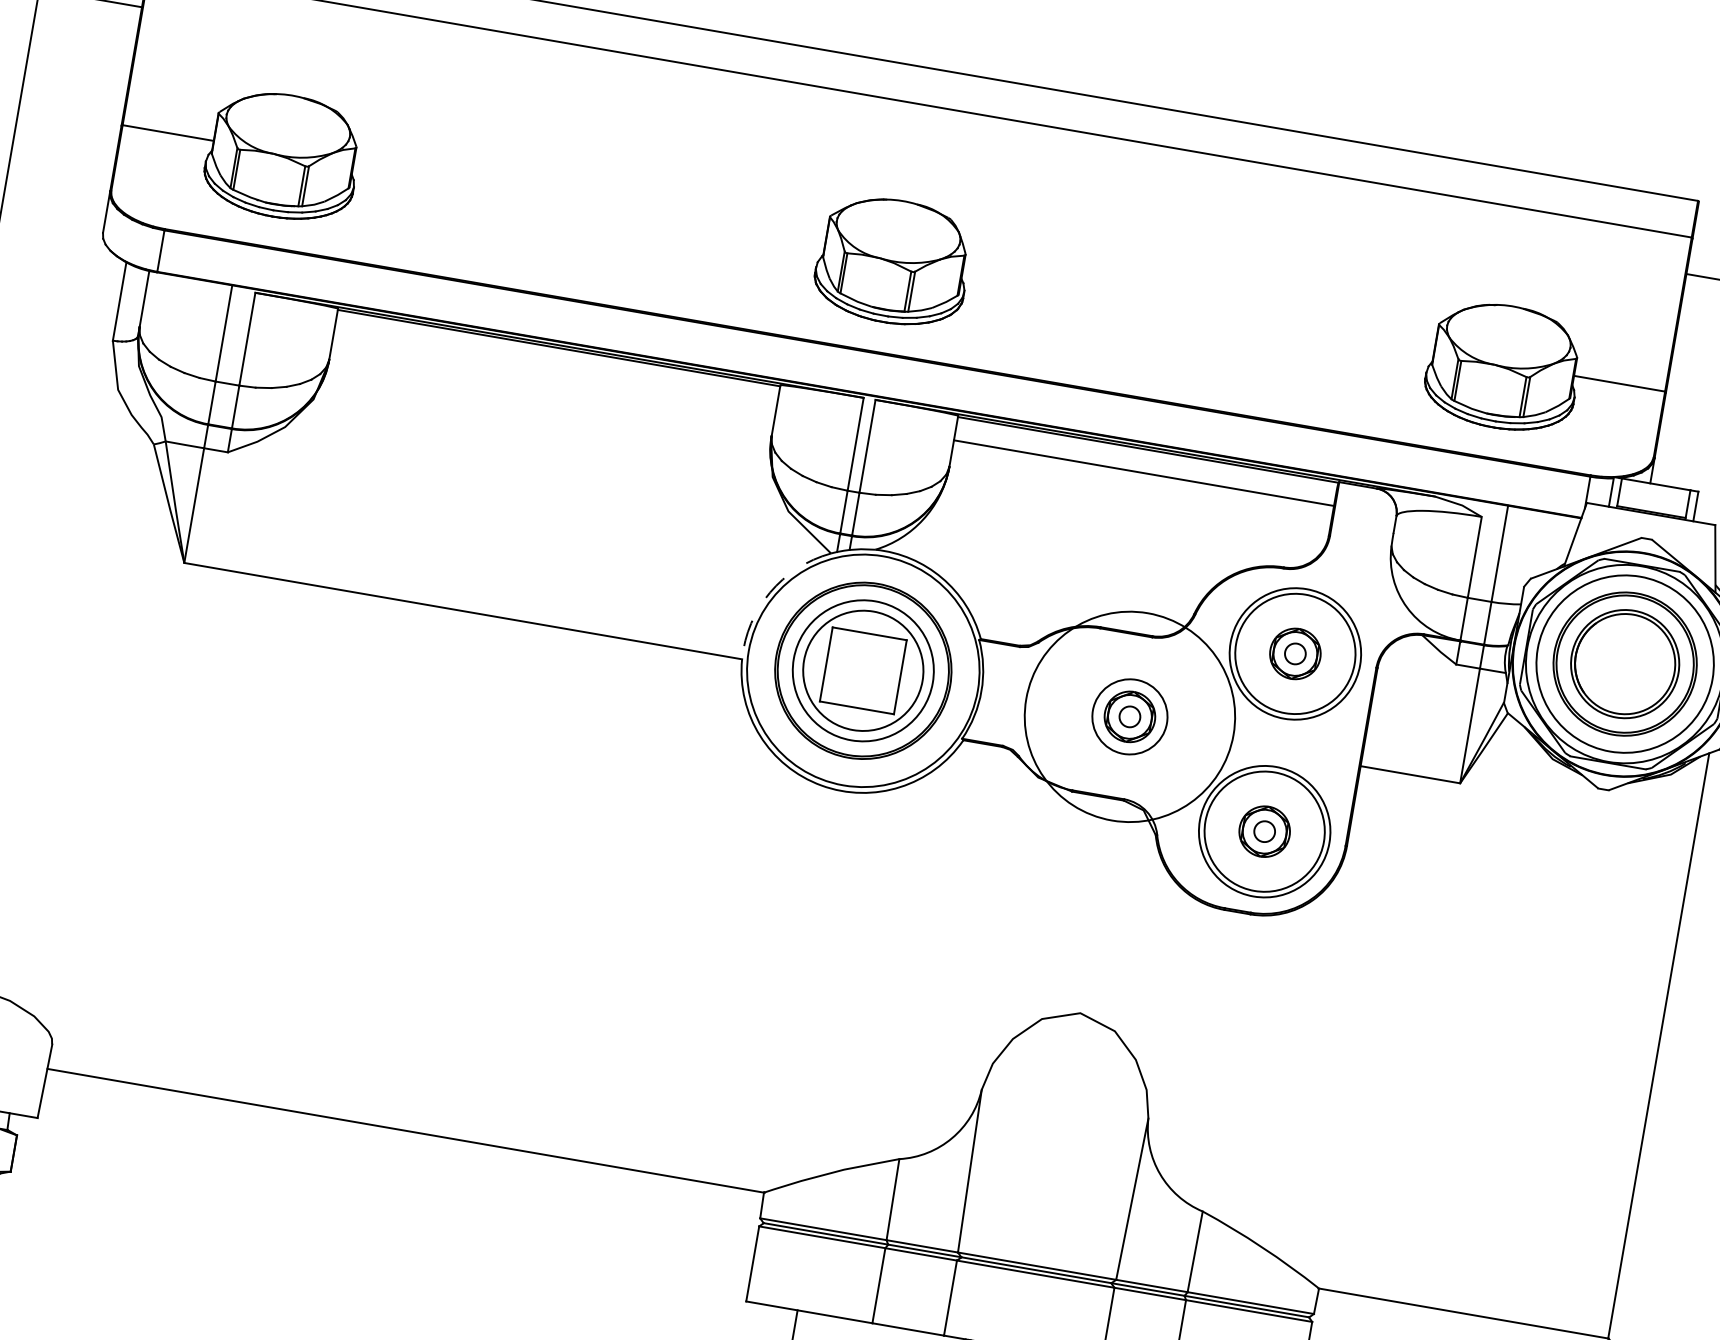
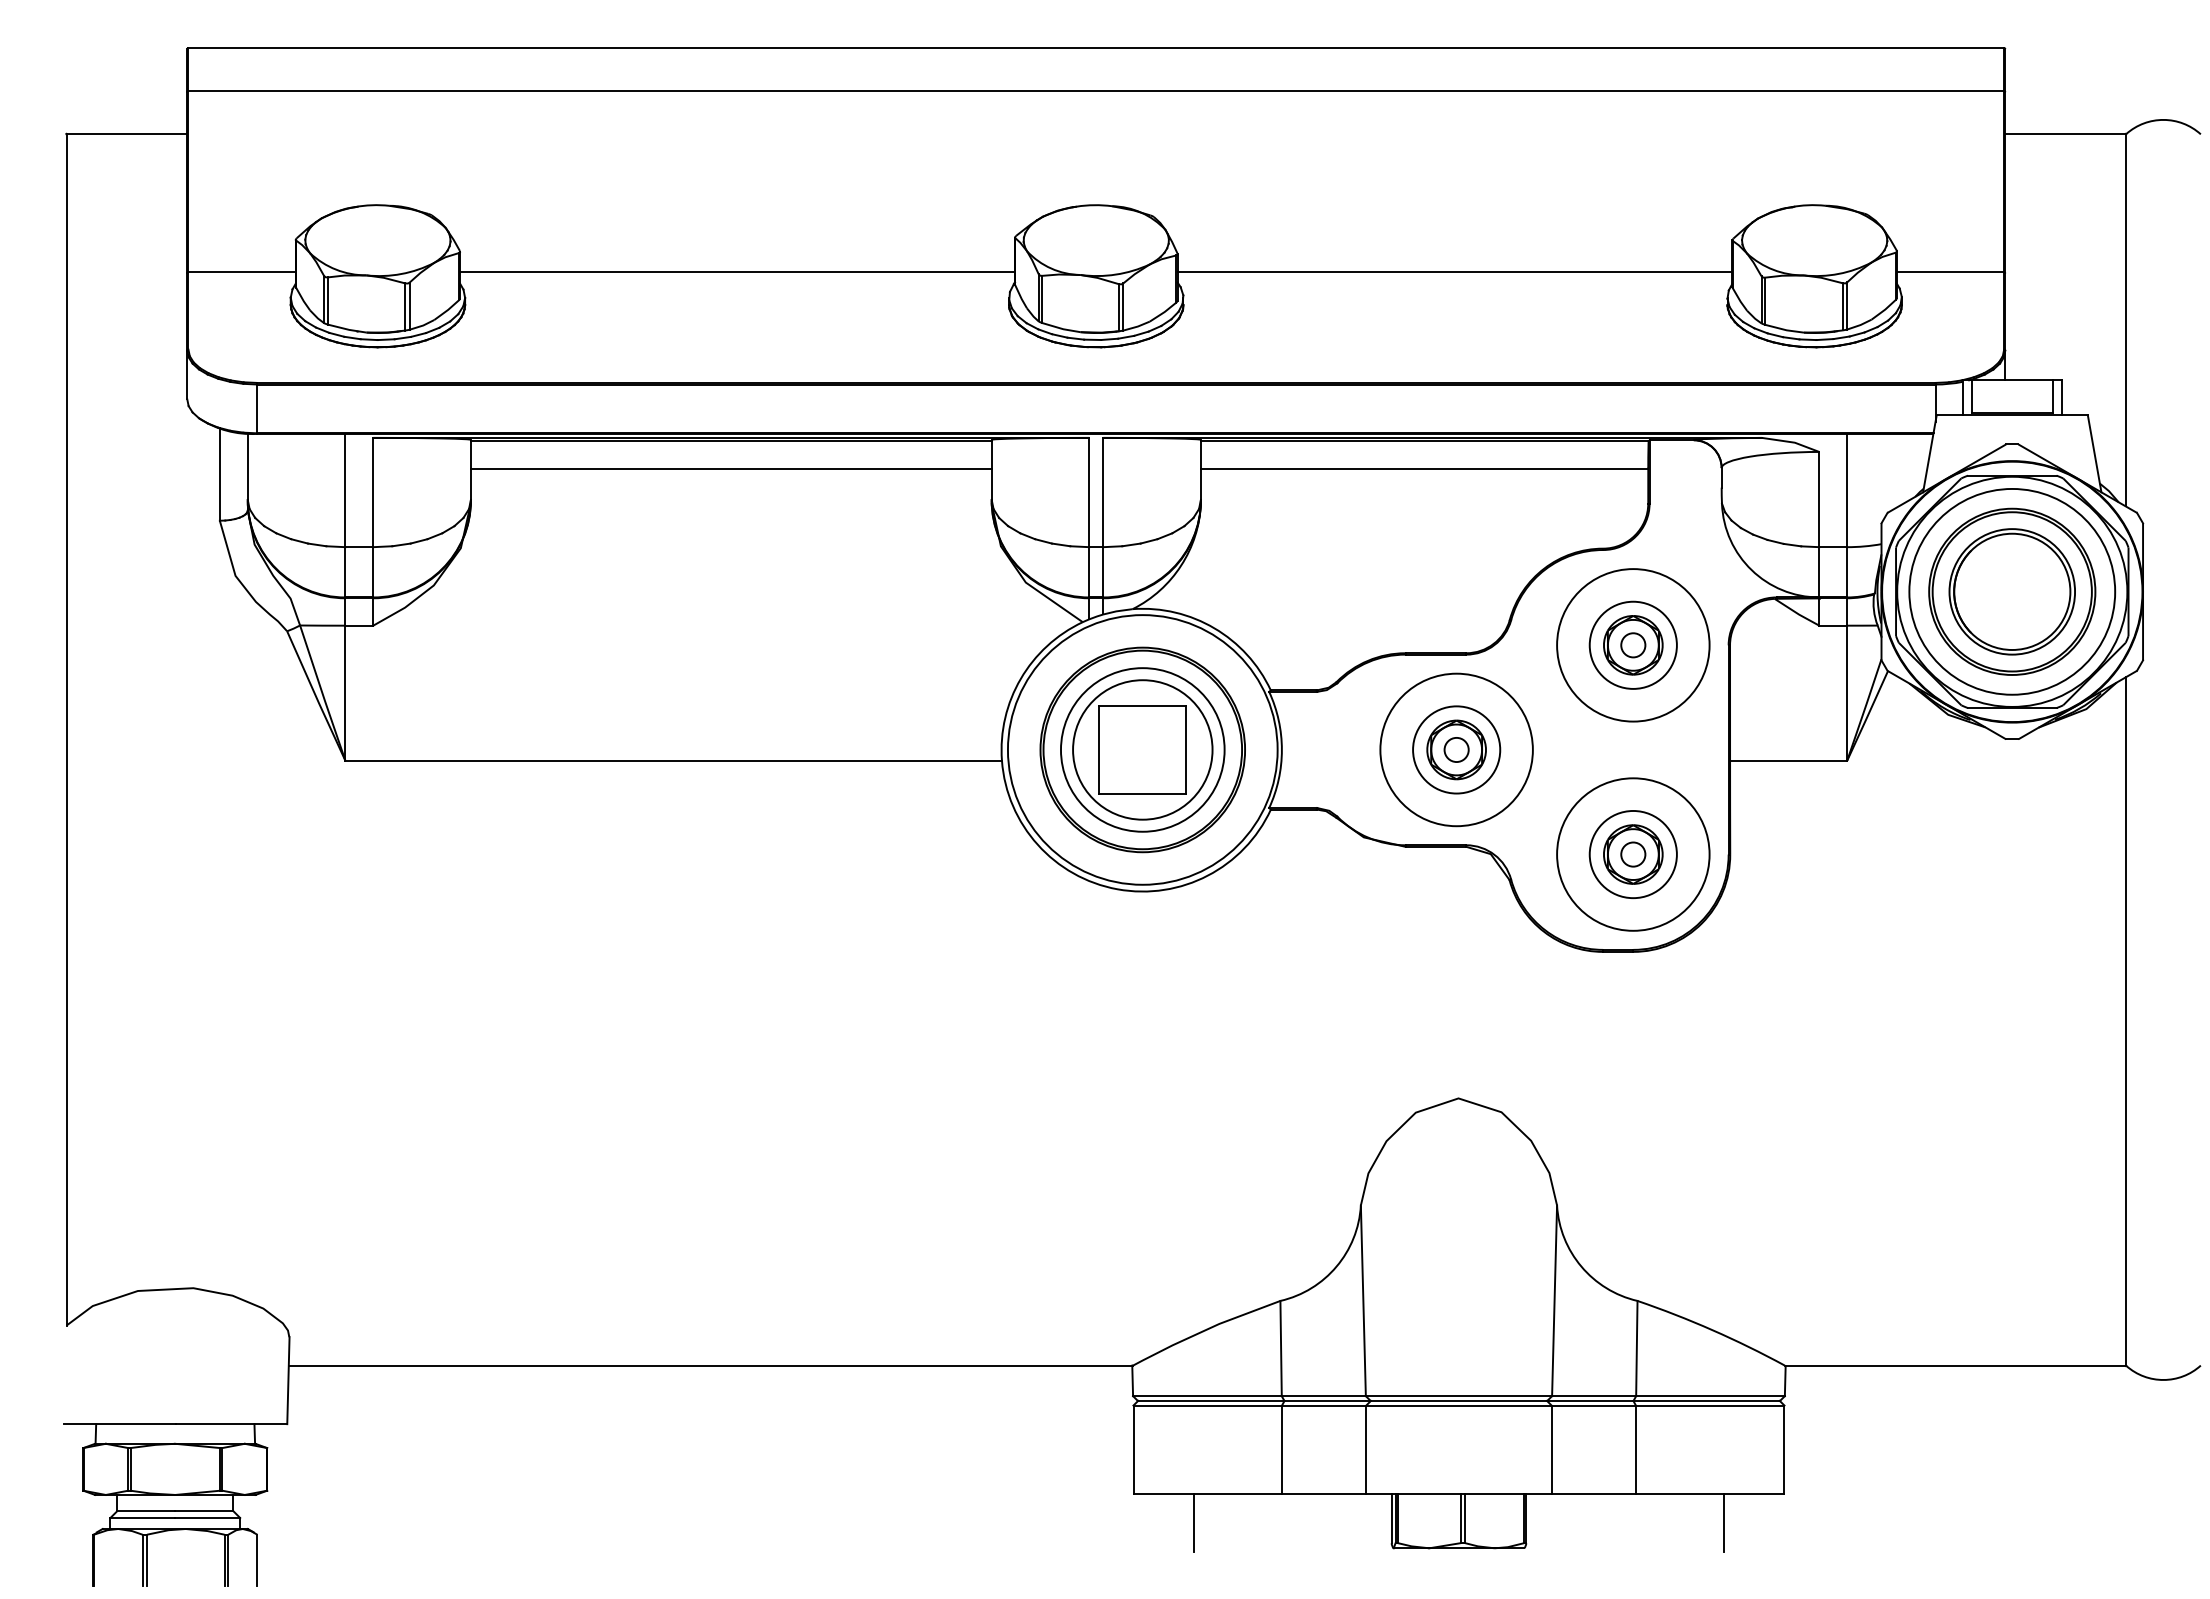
line: (589, 205) -> (737, 272), added
line: (1198, 310) -> (1454, 272), added
line: (554, 371) -> (730, 468), added
arc: (769, 592) -> (1020, 678), dashed -> solid
circle: (1294, 653) -> (1632, 644), size x0.62
circle: (1129, 716) -> (1456, 749), size x0.62
circle: (1263, 831) -> (1632, 854), size x0.62

